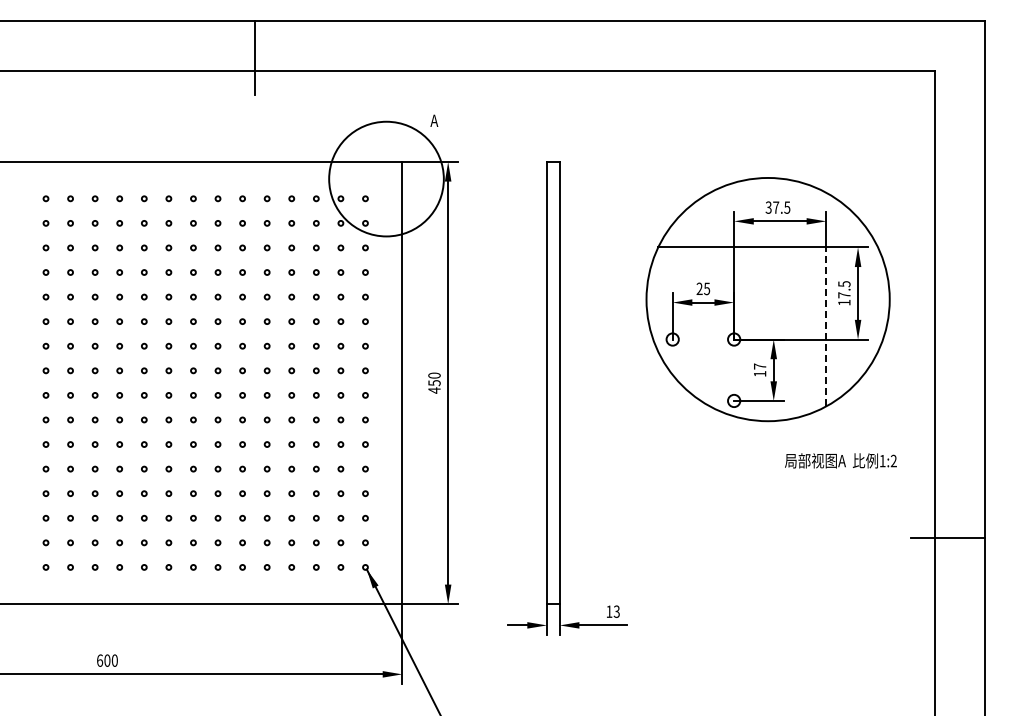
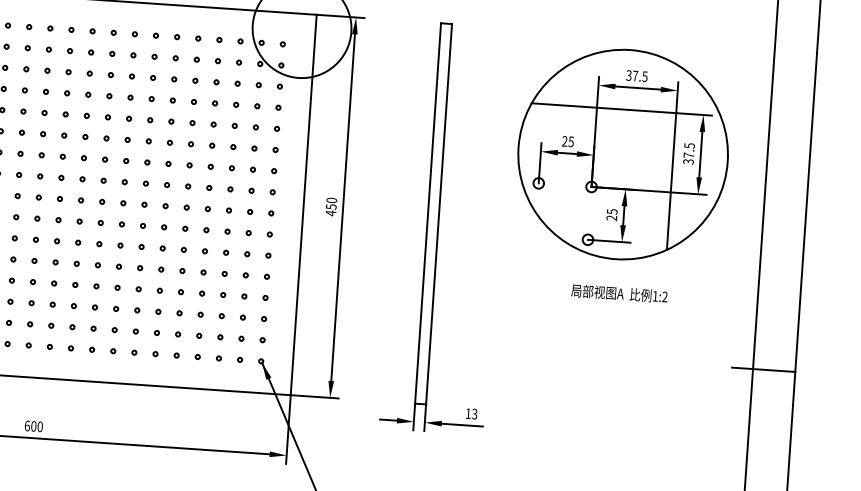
text: (844, 302) -> (688, 161), 17.5 -> 37.5
line: (826, 326) -> (671, 181), dashed -> solid
text: (759, 369) -> (611, 214), 17 -> 25
text: (840, 460) -> (619, 293), moved

